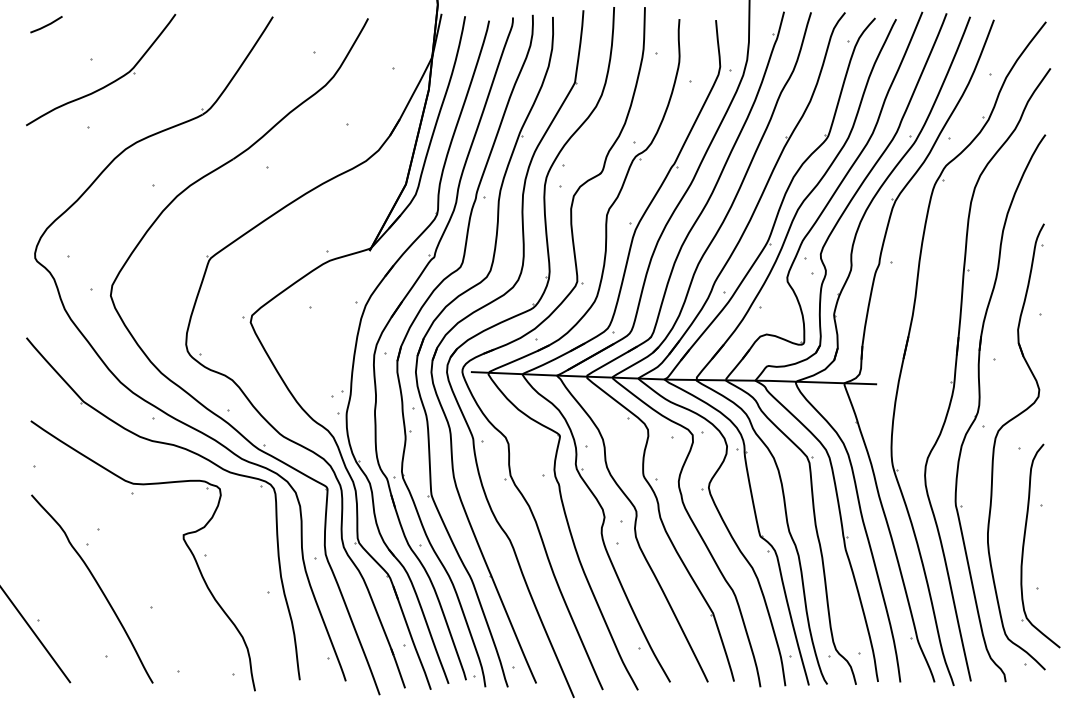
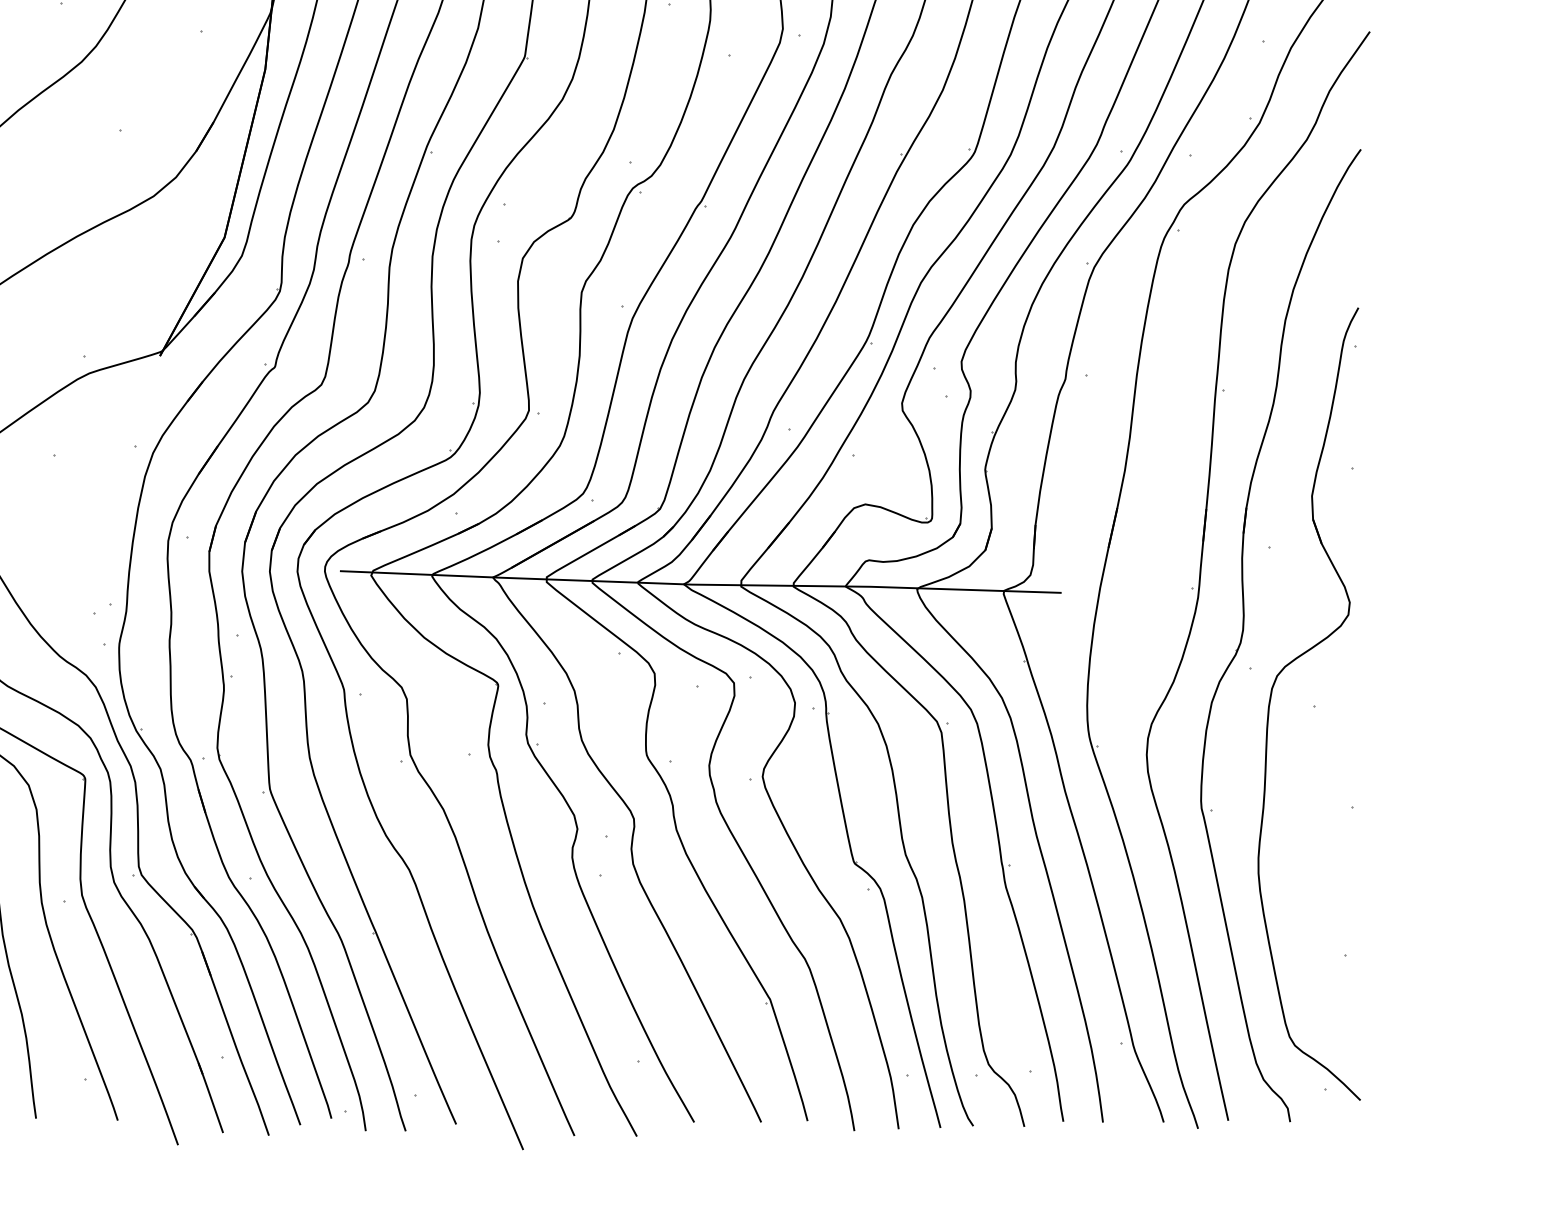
part: (1024, 545) -> (1323, 879), removed

